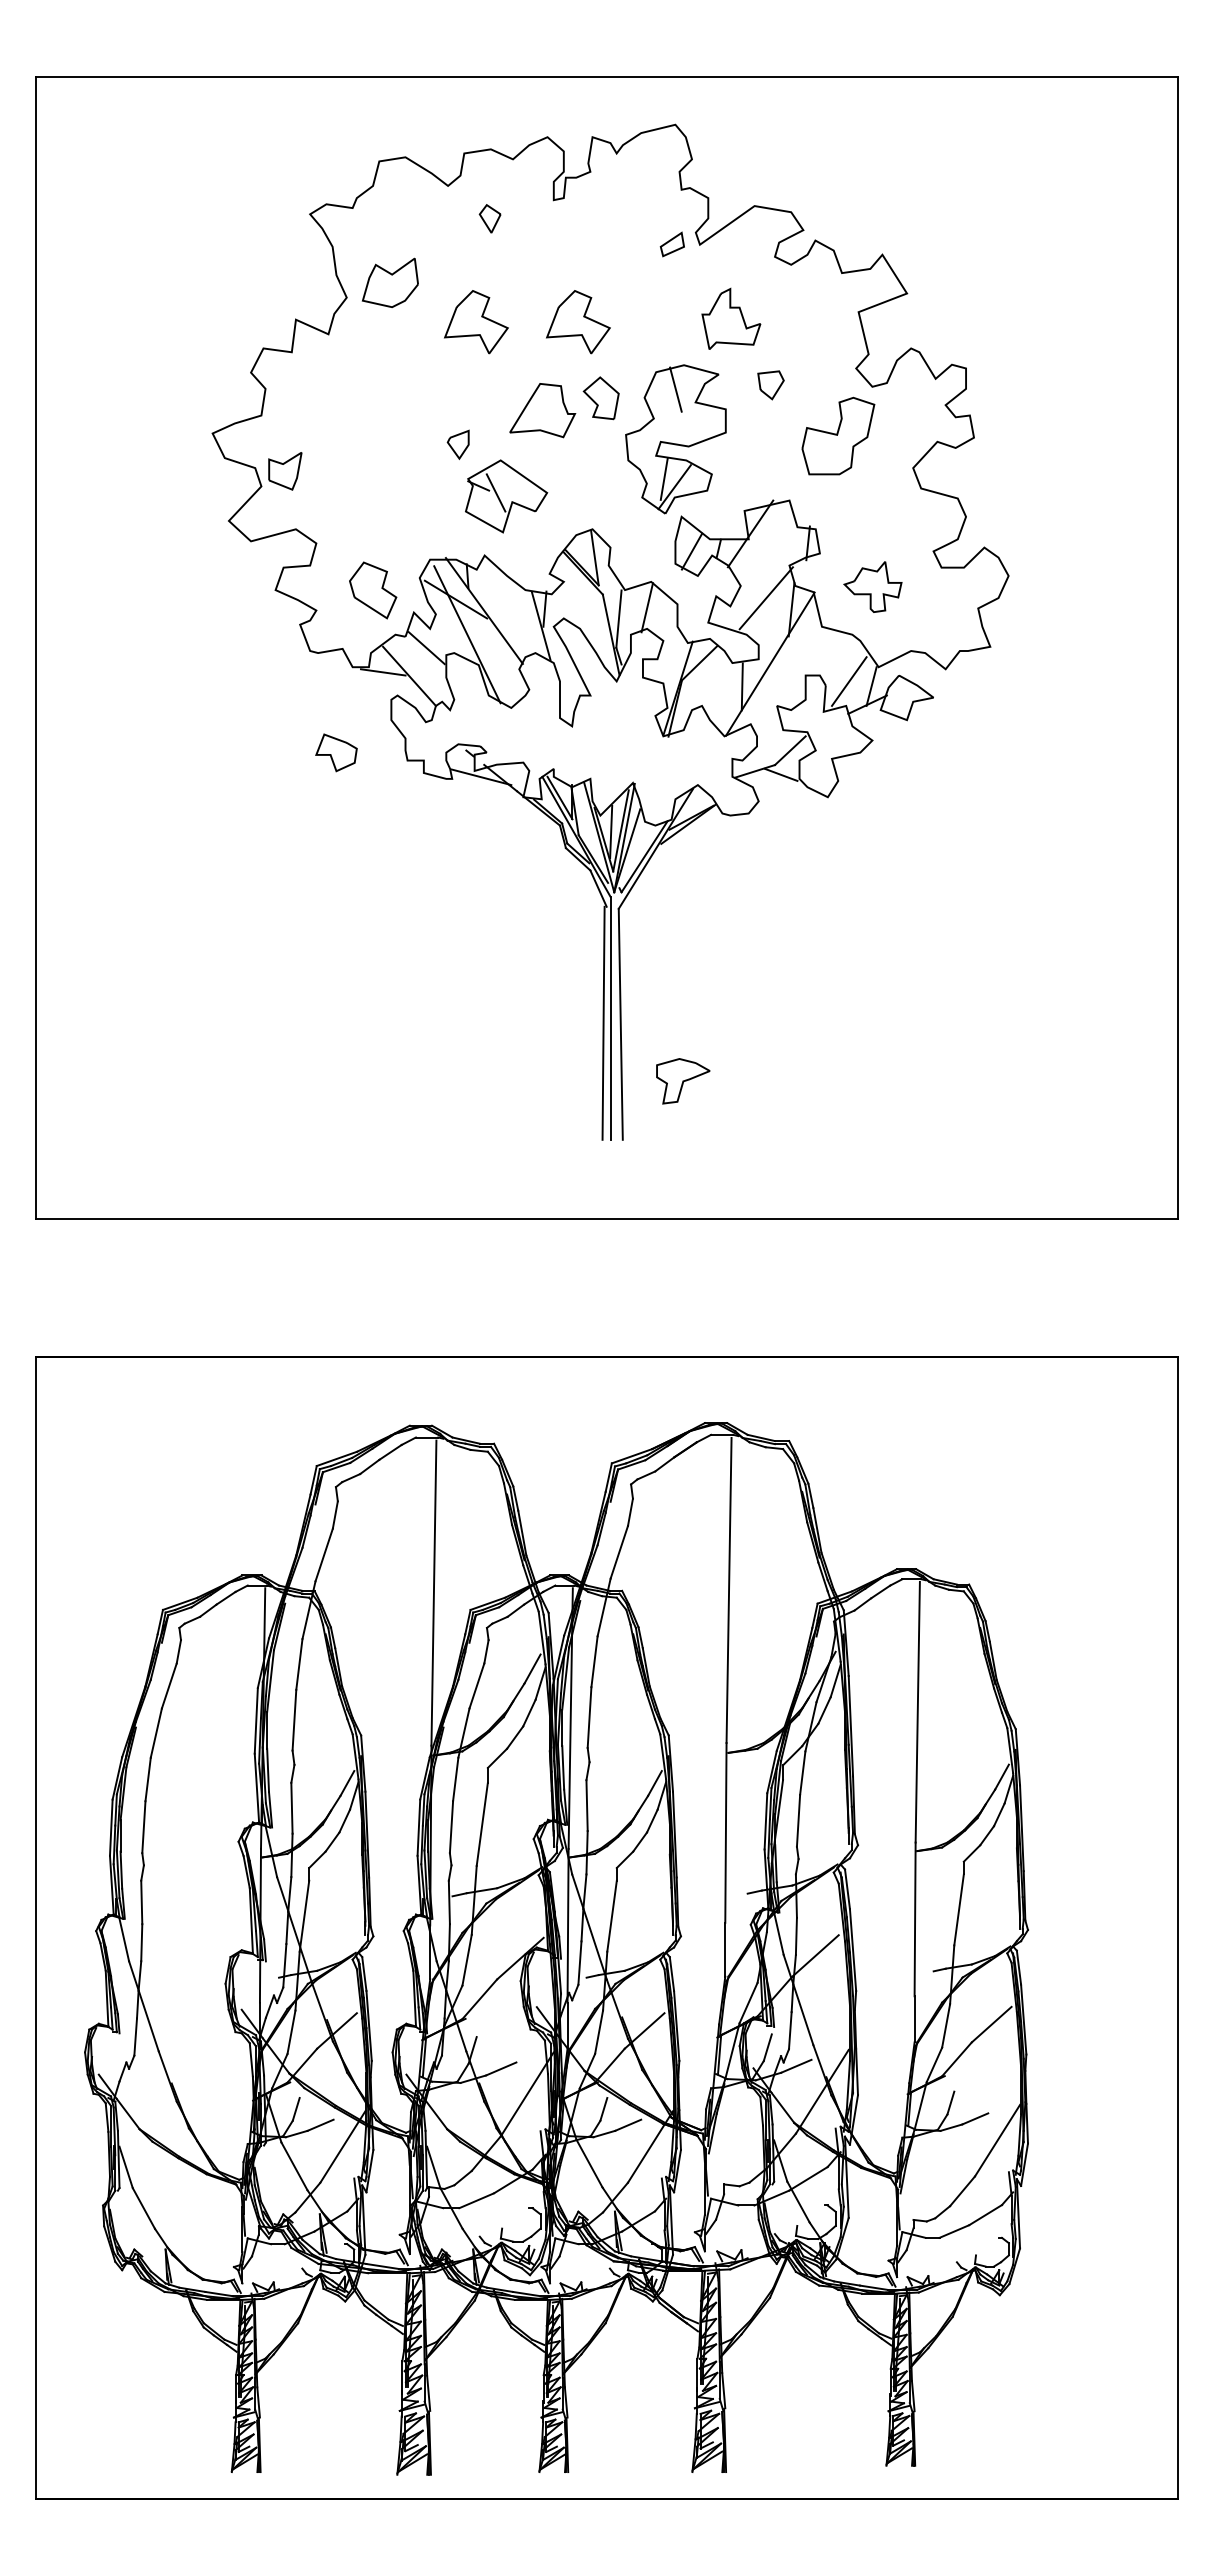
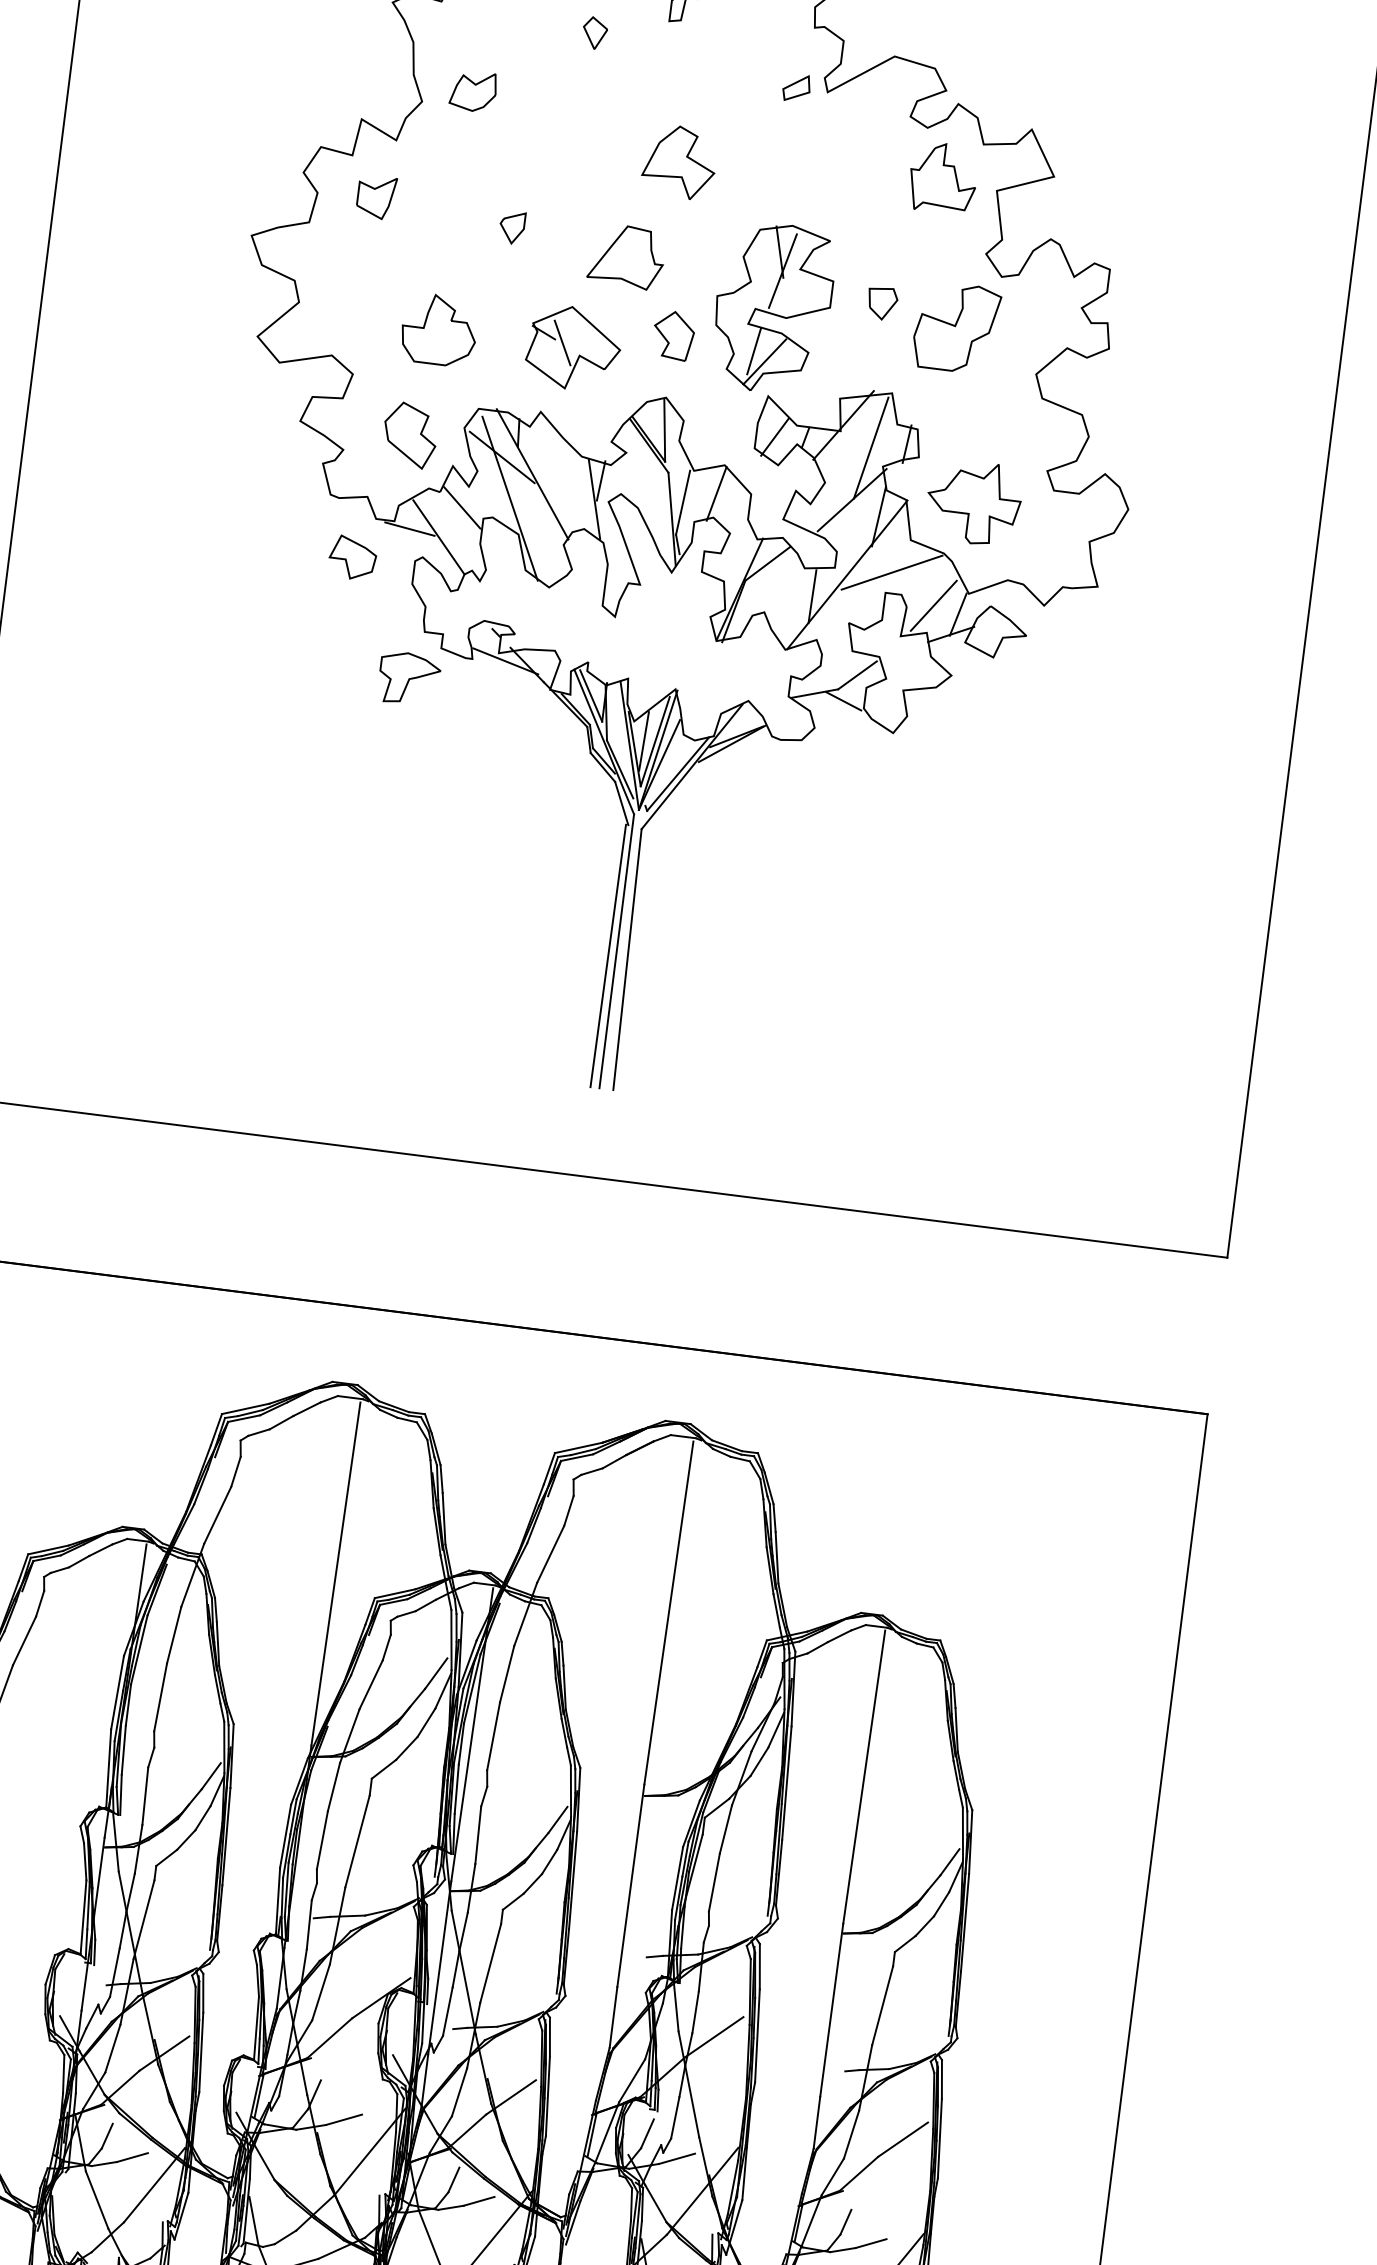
part: (390, 282) -> (473, 90), size x0.71
part: (731, 318) -> (943, 177), moved
part: (476, 322) -> (564, 148), removed
part: (770, 385) -> (881, 303), moved
part: (600, 398) -> (672, 335), moved
line: (680, 405) -> (782, 270), added
part: (457, 444) -> (511, 227), moved
part: (285, 471) -> (376, 197), moved
part: (386, 494) -> (438, 329), added
line: (776, 550) -> (870, 447), added
part: (872, 586) -> (973, 502), size x1.43
line: (809, 656) -> (892, 571), added
part: (336, 752) -> (352, 557), moved
part: (683, 1081) -> (409, 679), moved

